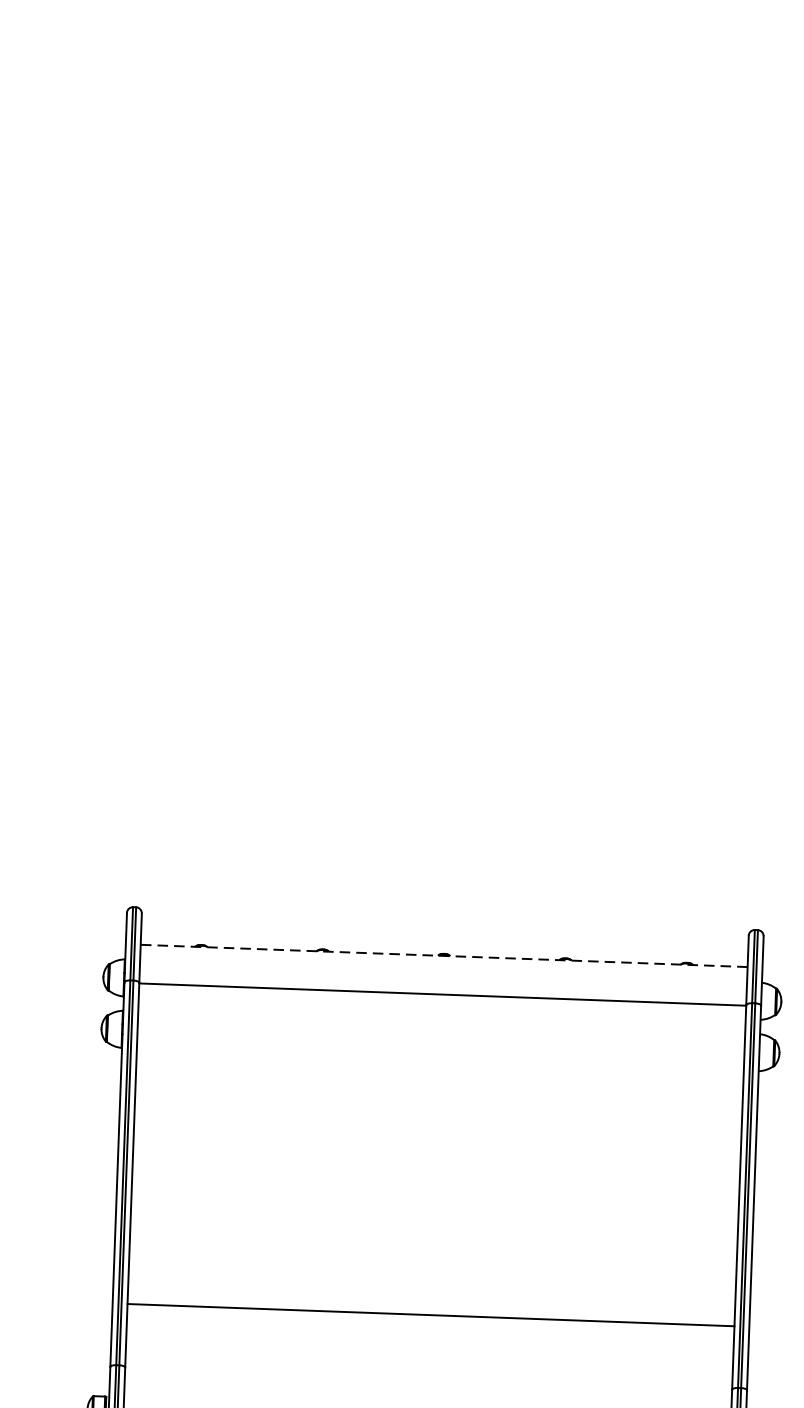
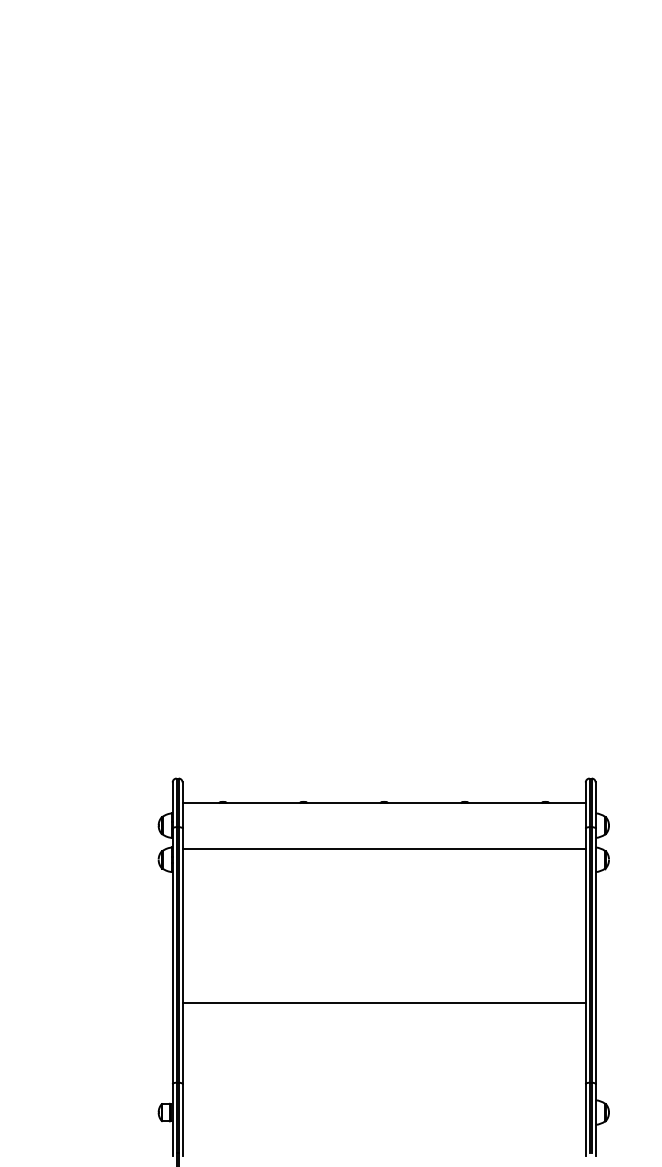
line: (444, 956) -> (384, 803), dashed -> solid
line: (441, 993) -> (383, 848), moved
line: (429, 1314) -> (383, 1002), moved

